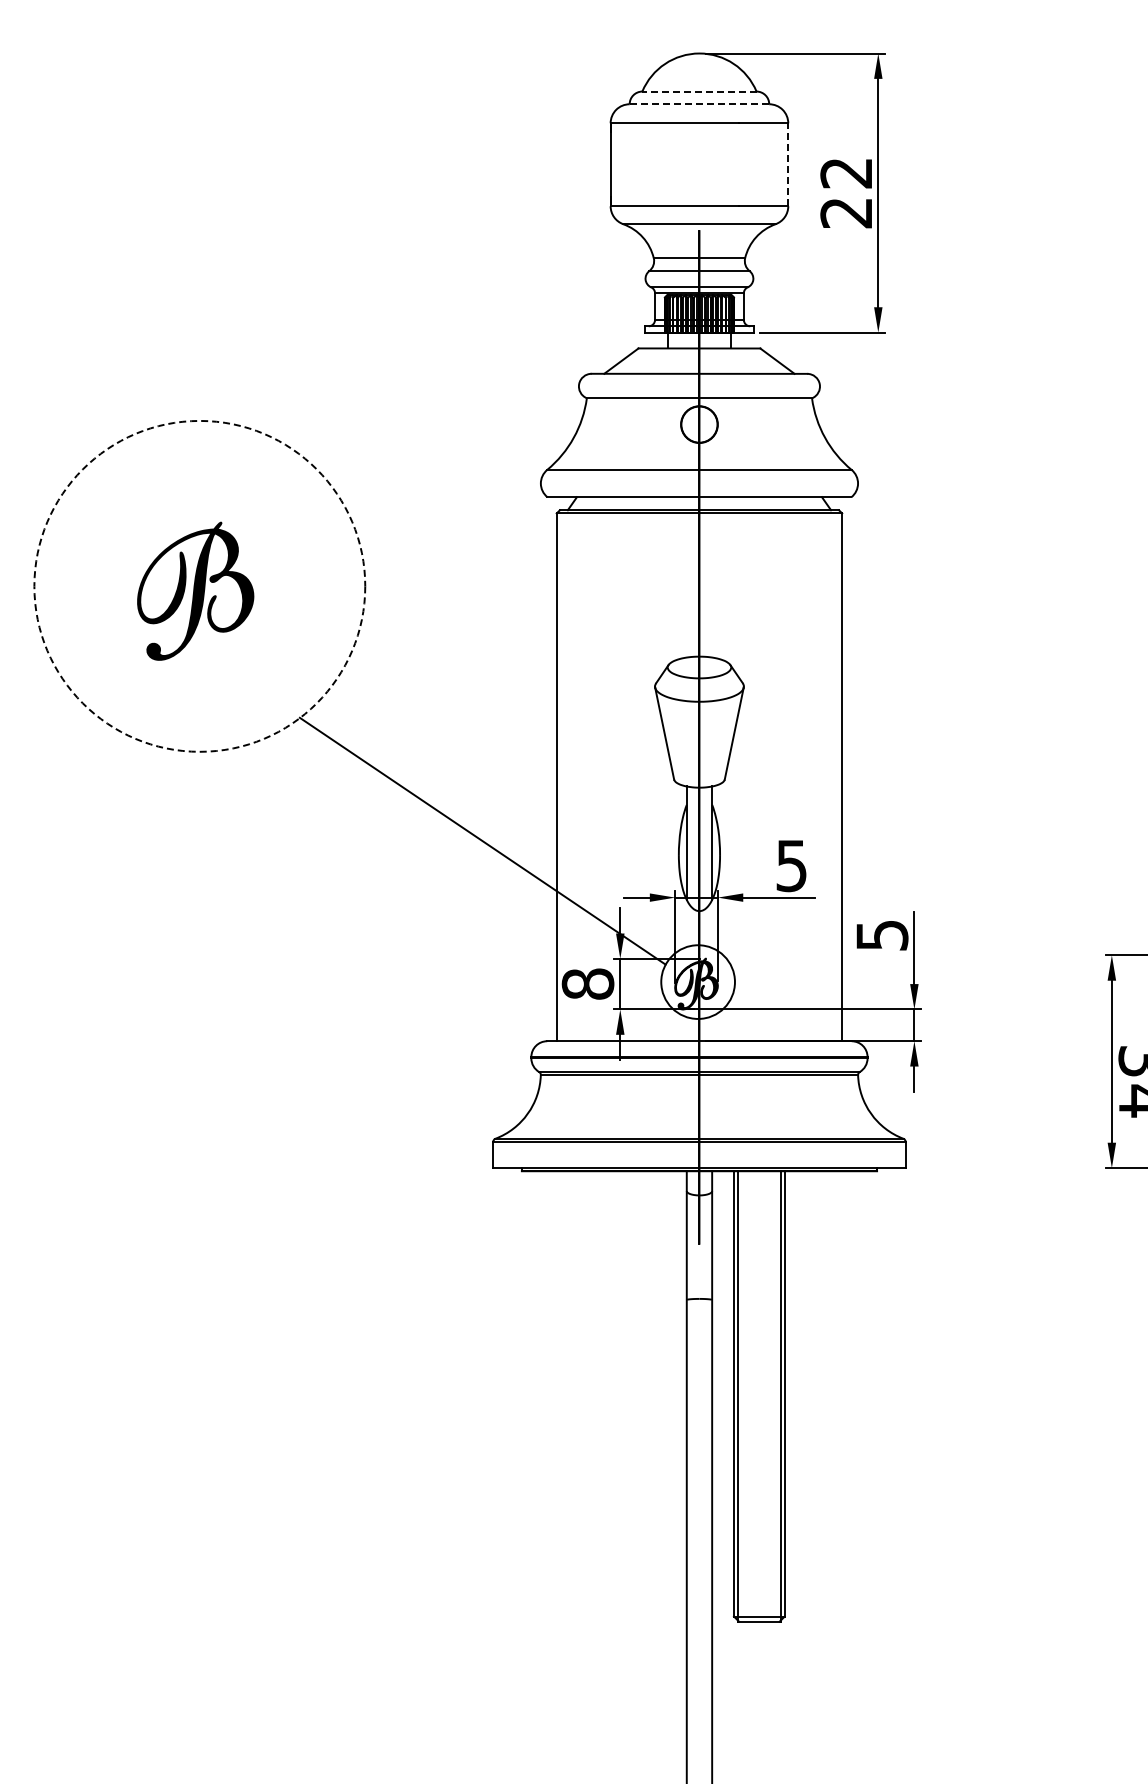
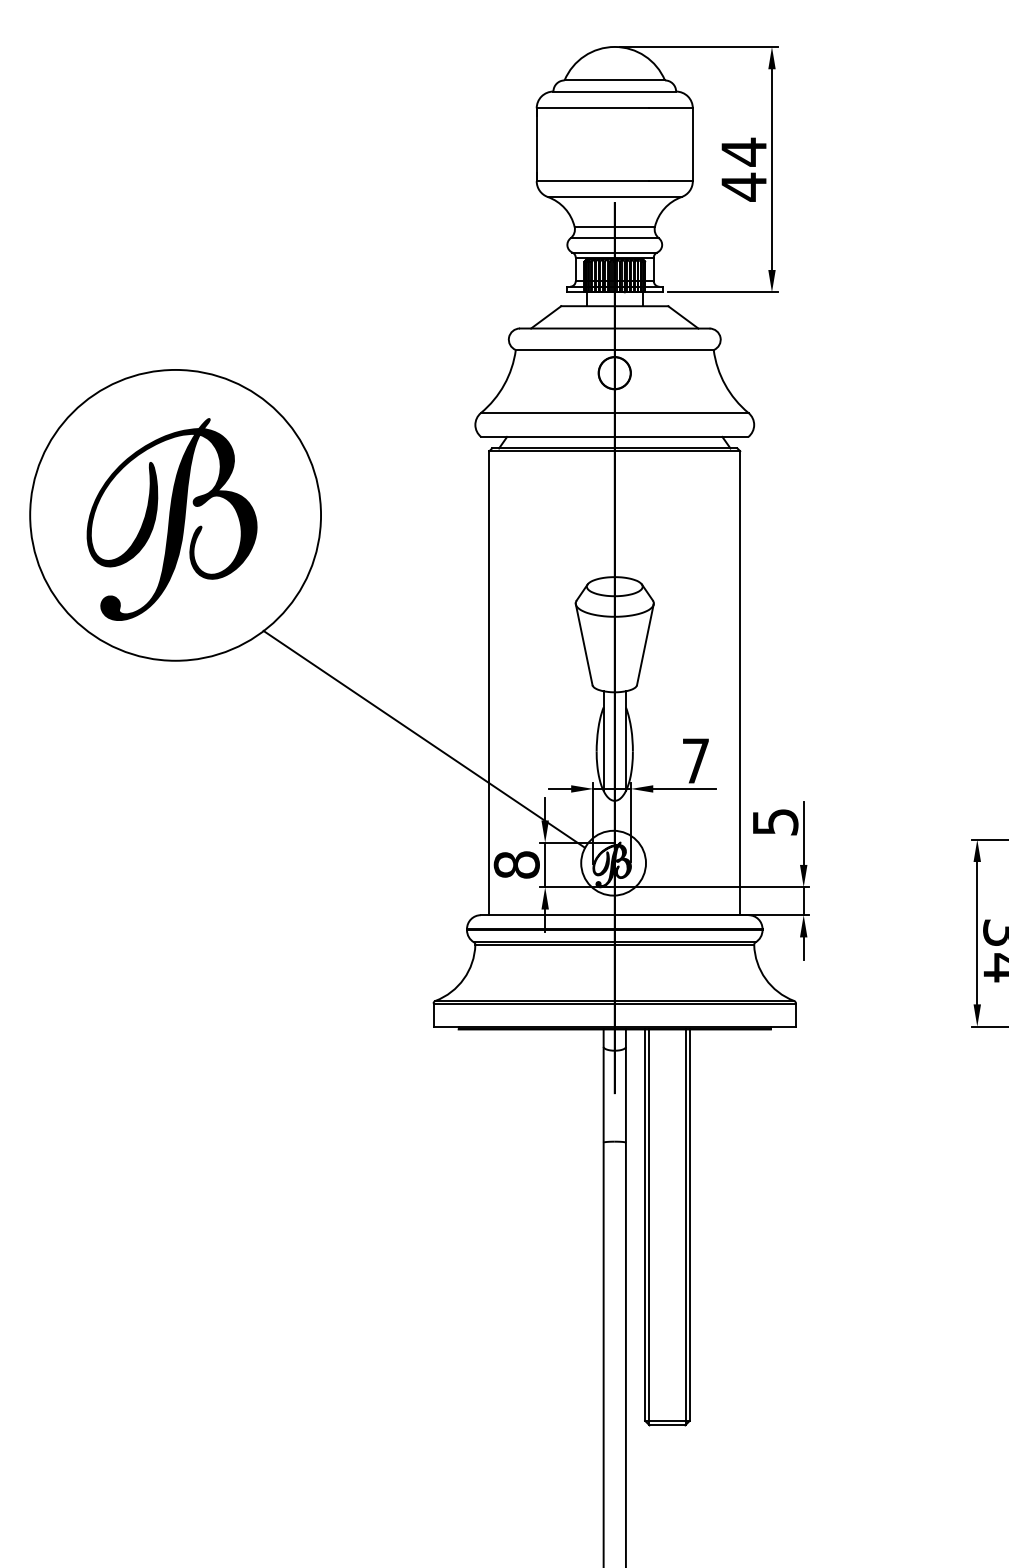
line: (698, 91) -> (613, 80), dashed -> solid
line: (699, 104) -> (614, 91), dashed -> solid
line: (788, 164) -> (693, 144), dashed -> solid
text: (845, 192) -> (743, 169), 22 -> 44
circle: (199, 585) -> (175, 514), dashed -> solid
part: (195, 591) -> (171, 519), size x1.67
text: (791, 866) -> (695, 761), 5 -> 7

